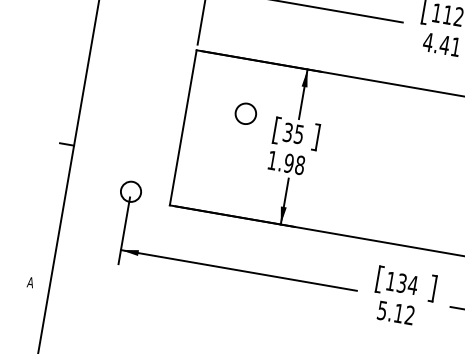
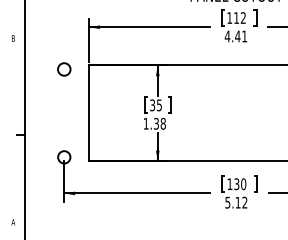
circle: (246, 113) -> (64, 69), moved
text: (289, 162) -> (156, 123), 1.98 -> 1.38
text: (412, 285) -> (243, 184), 134 -> 130

